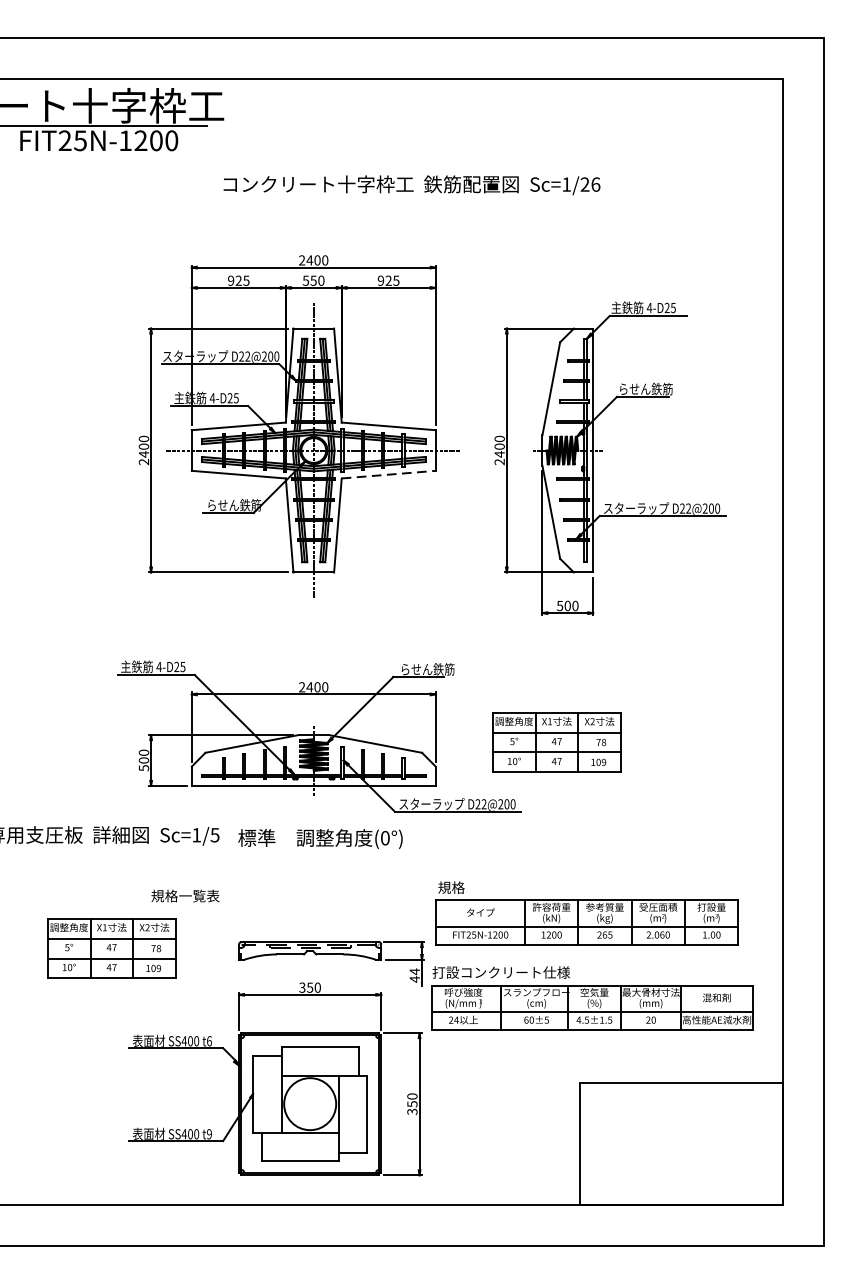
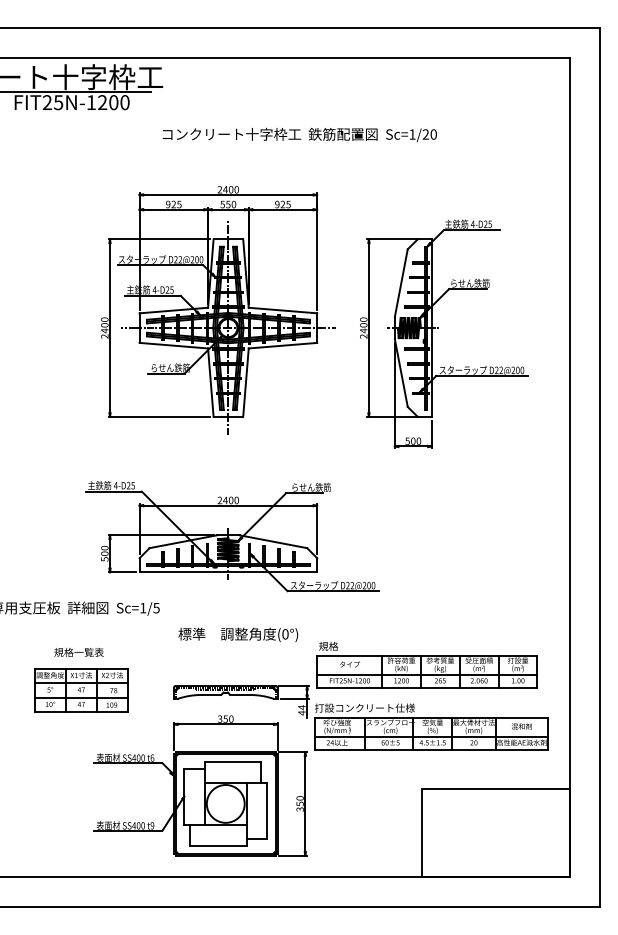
text: (595, 184) -> (433, 134), Sc=1/26 -> Sc=1/20
line: (389, 474) -> (283, 345), dashed -> solid
part: (557, 742) -> (405, 540), removed
text: (320, 838) -> (238, 634), moved
text: (184, 894) -> (78, 651), moved

